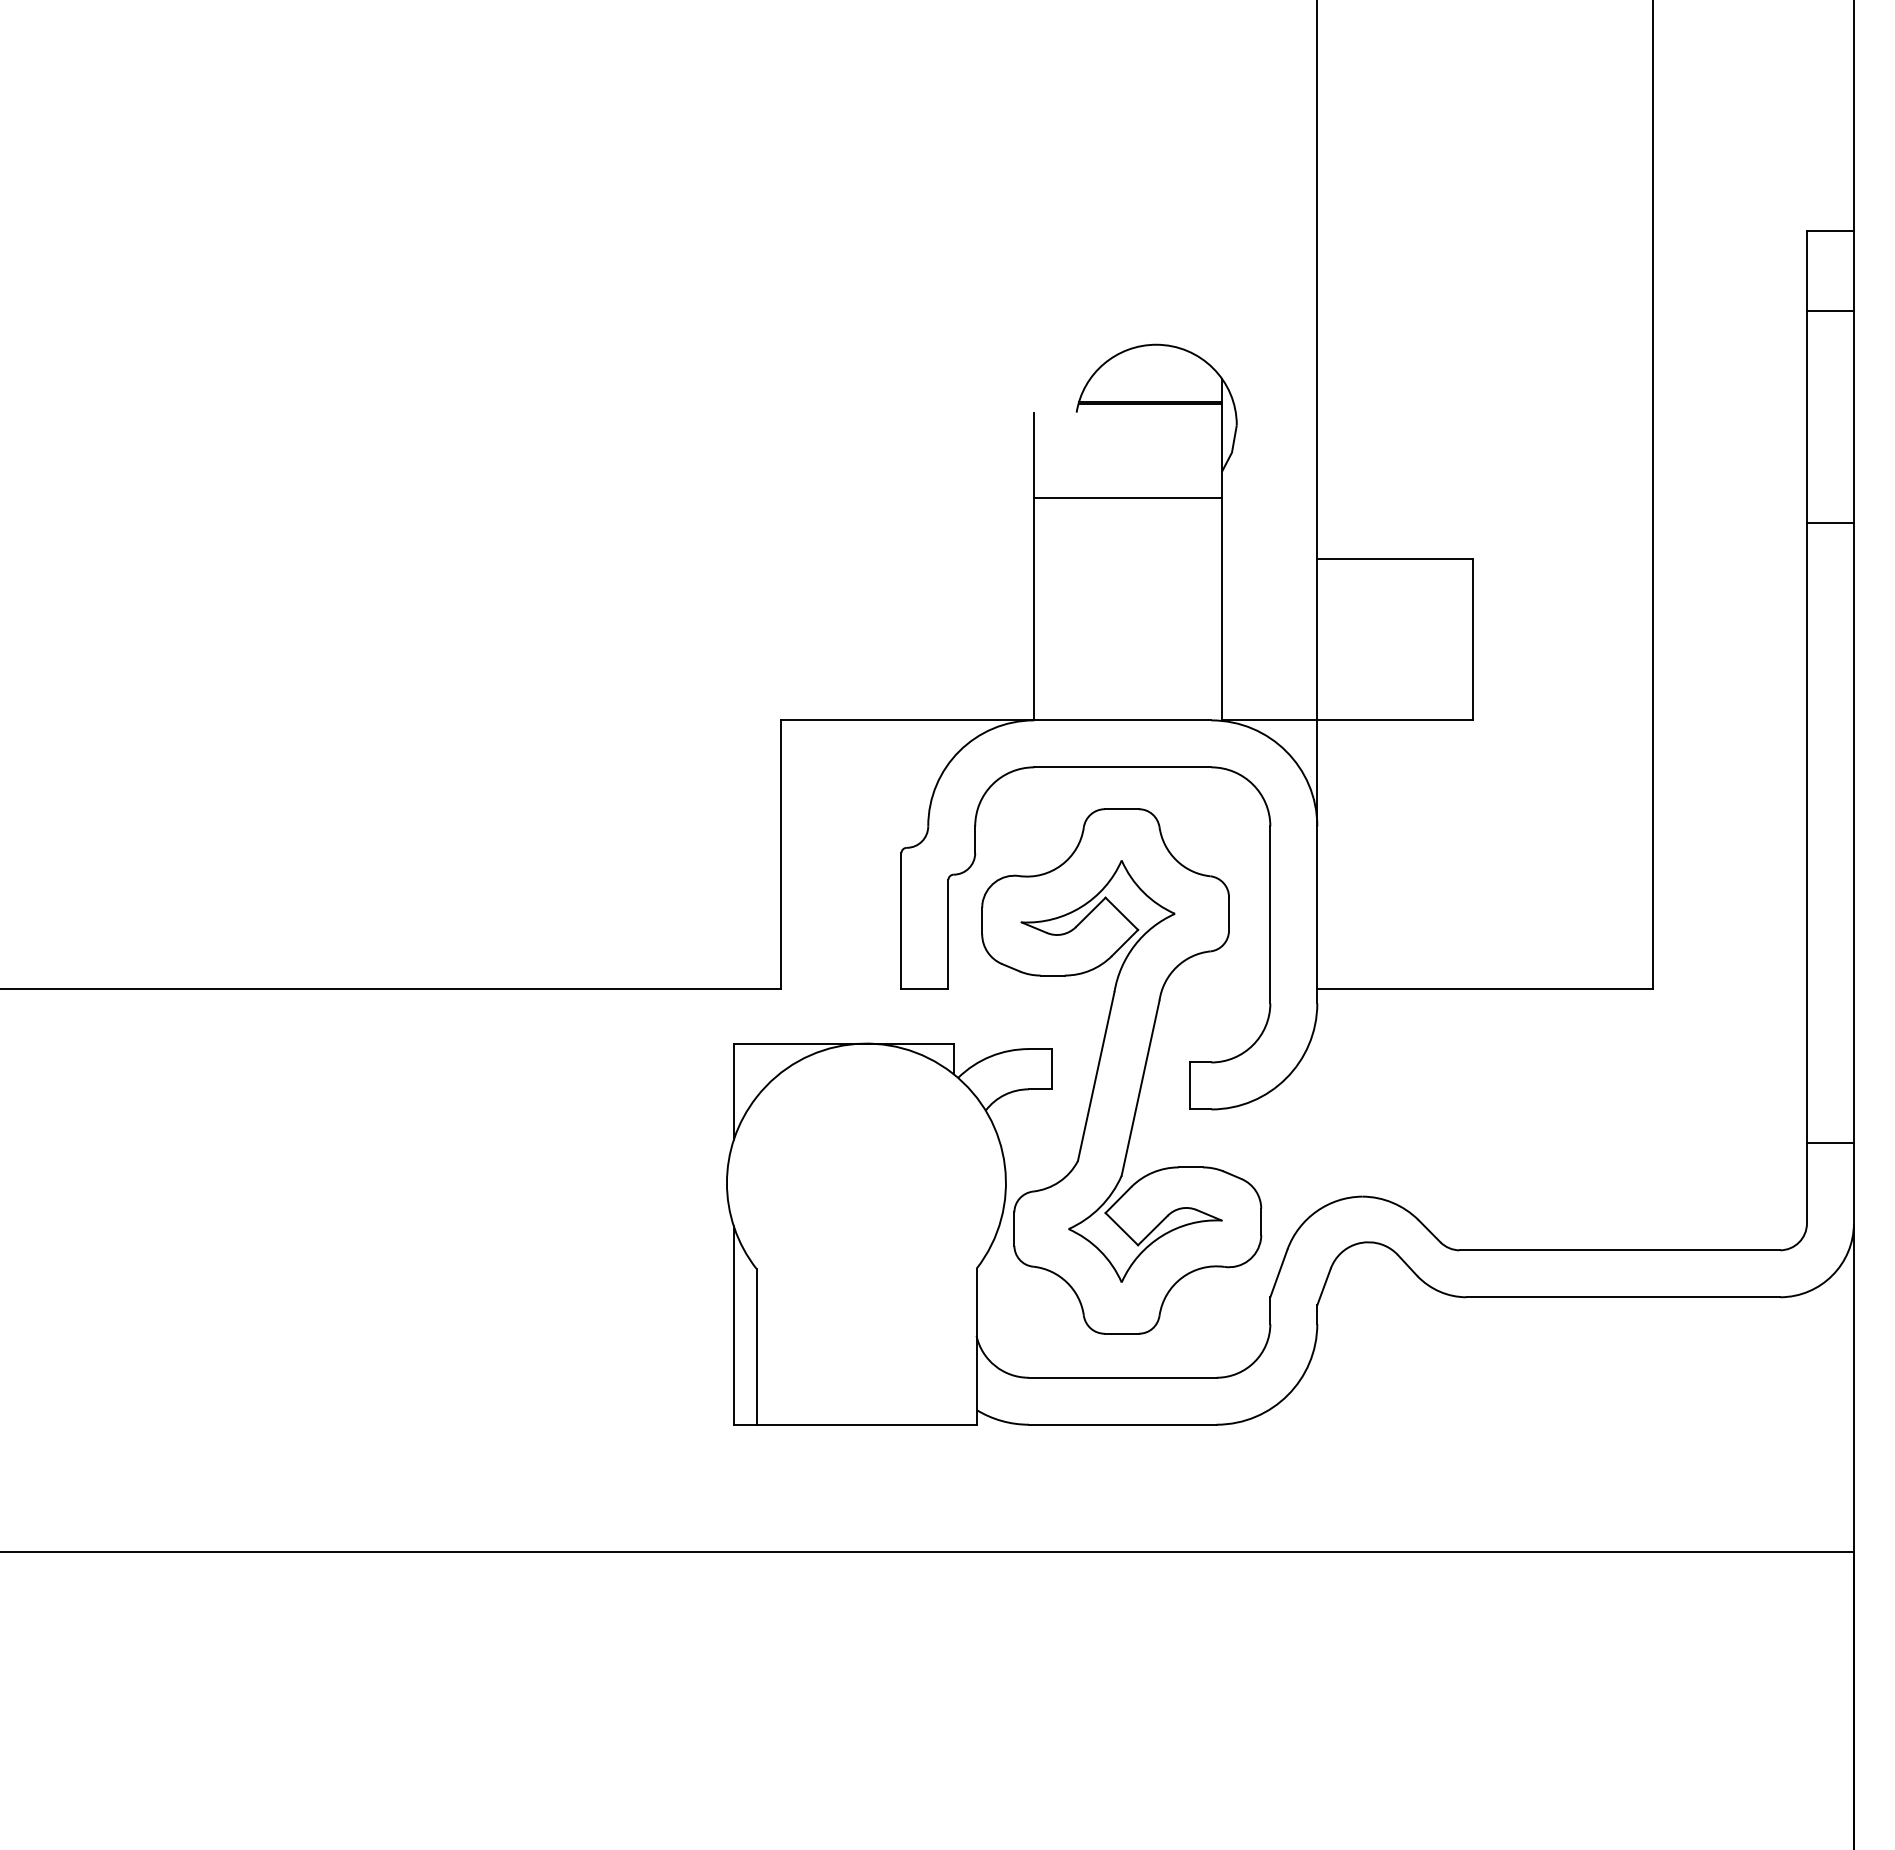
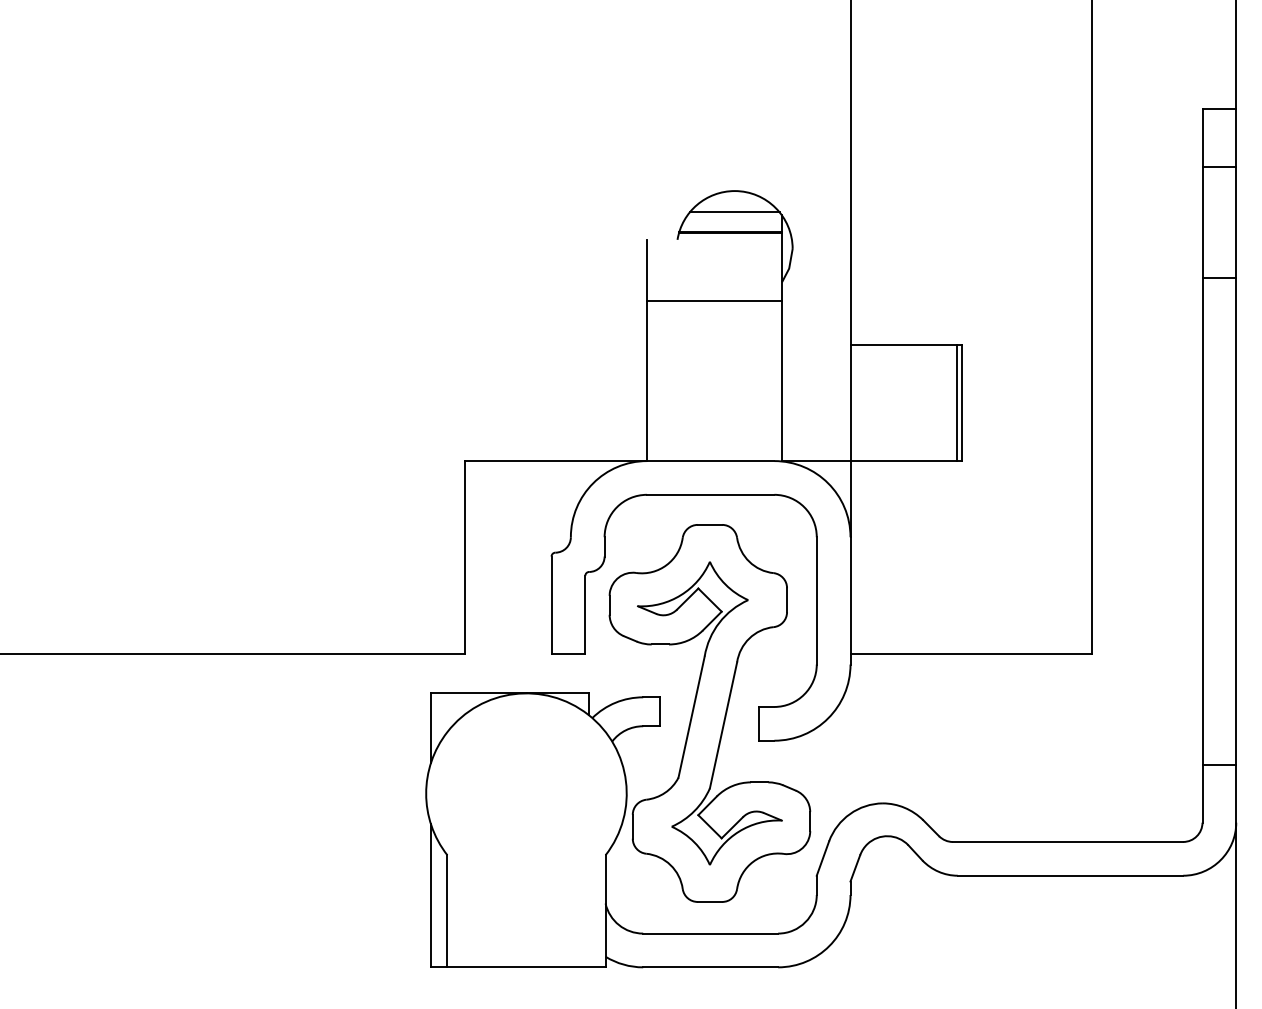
line: (1155, 374) -> (734, 212), added
line: (1829, 523) -> (1218, 277), moved
line: (1464, 639) -> (956, 402), added

